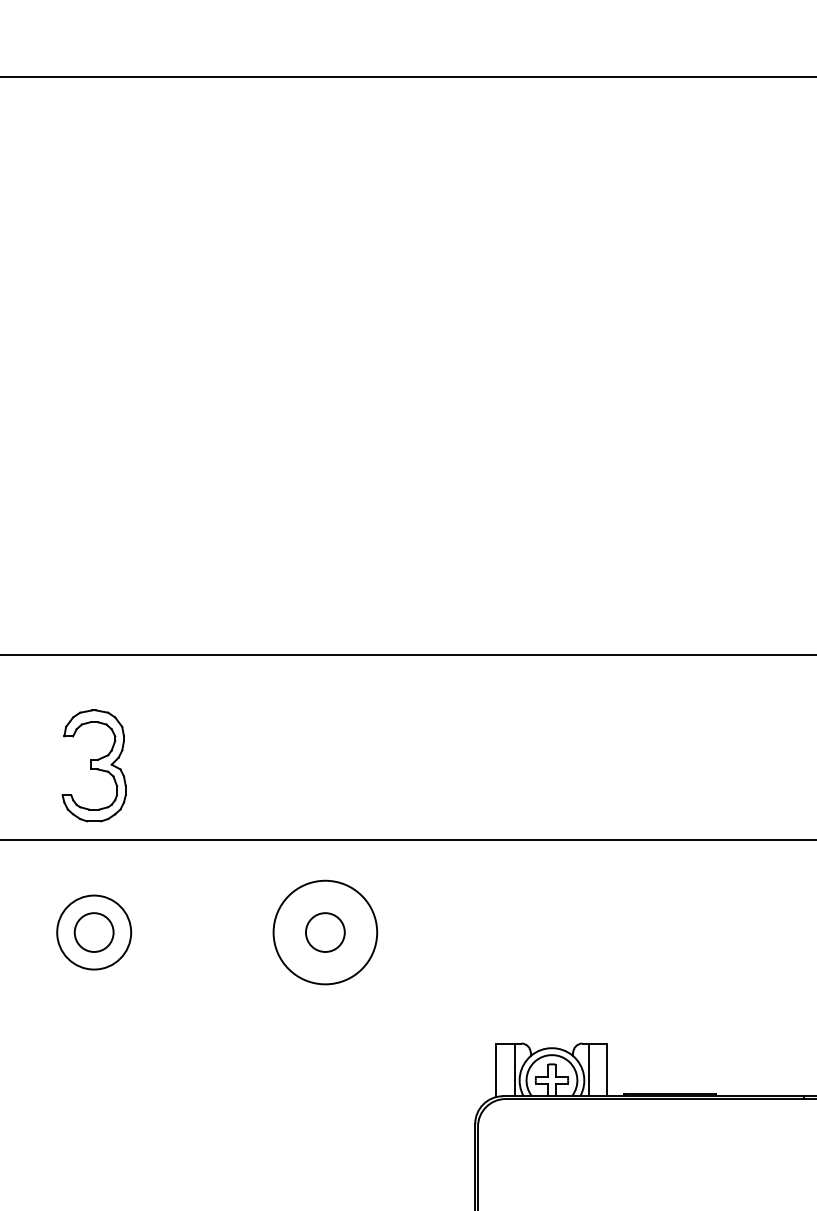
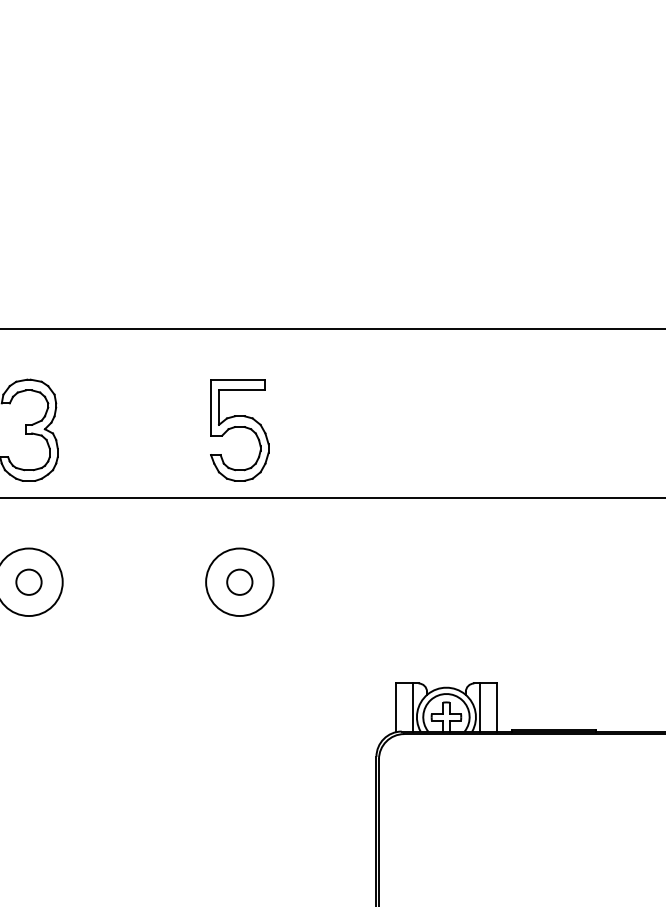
part: (324, 765) -> (239, 429), added
circle: (94, 932) -> (29, 582), size x0.71
circle: (325, 932) -> (239, 582), size x0.71
circle: (325, 932) -> (239, 582), size x0.71

